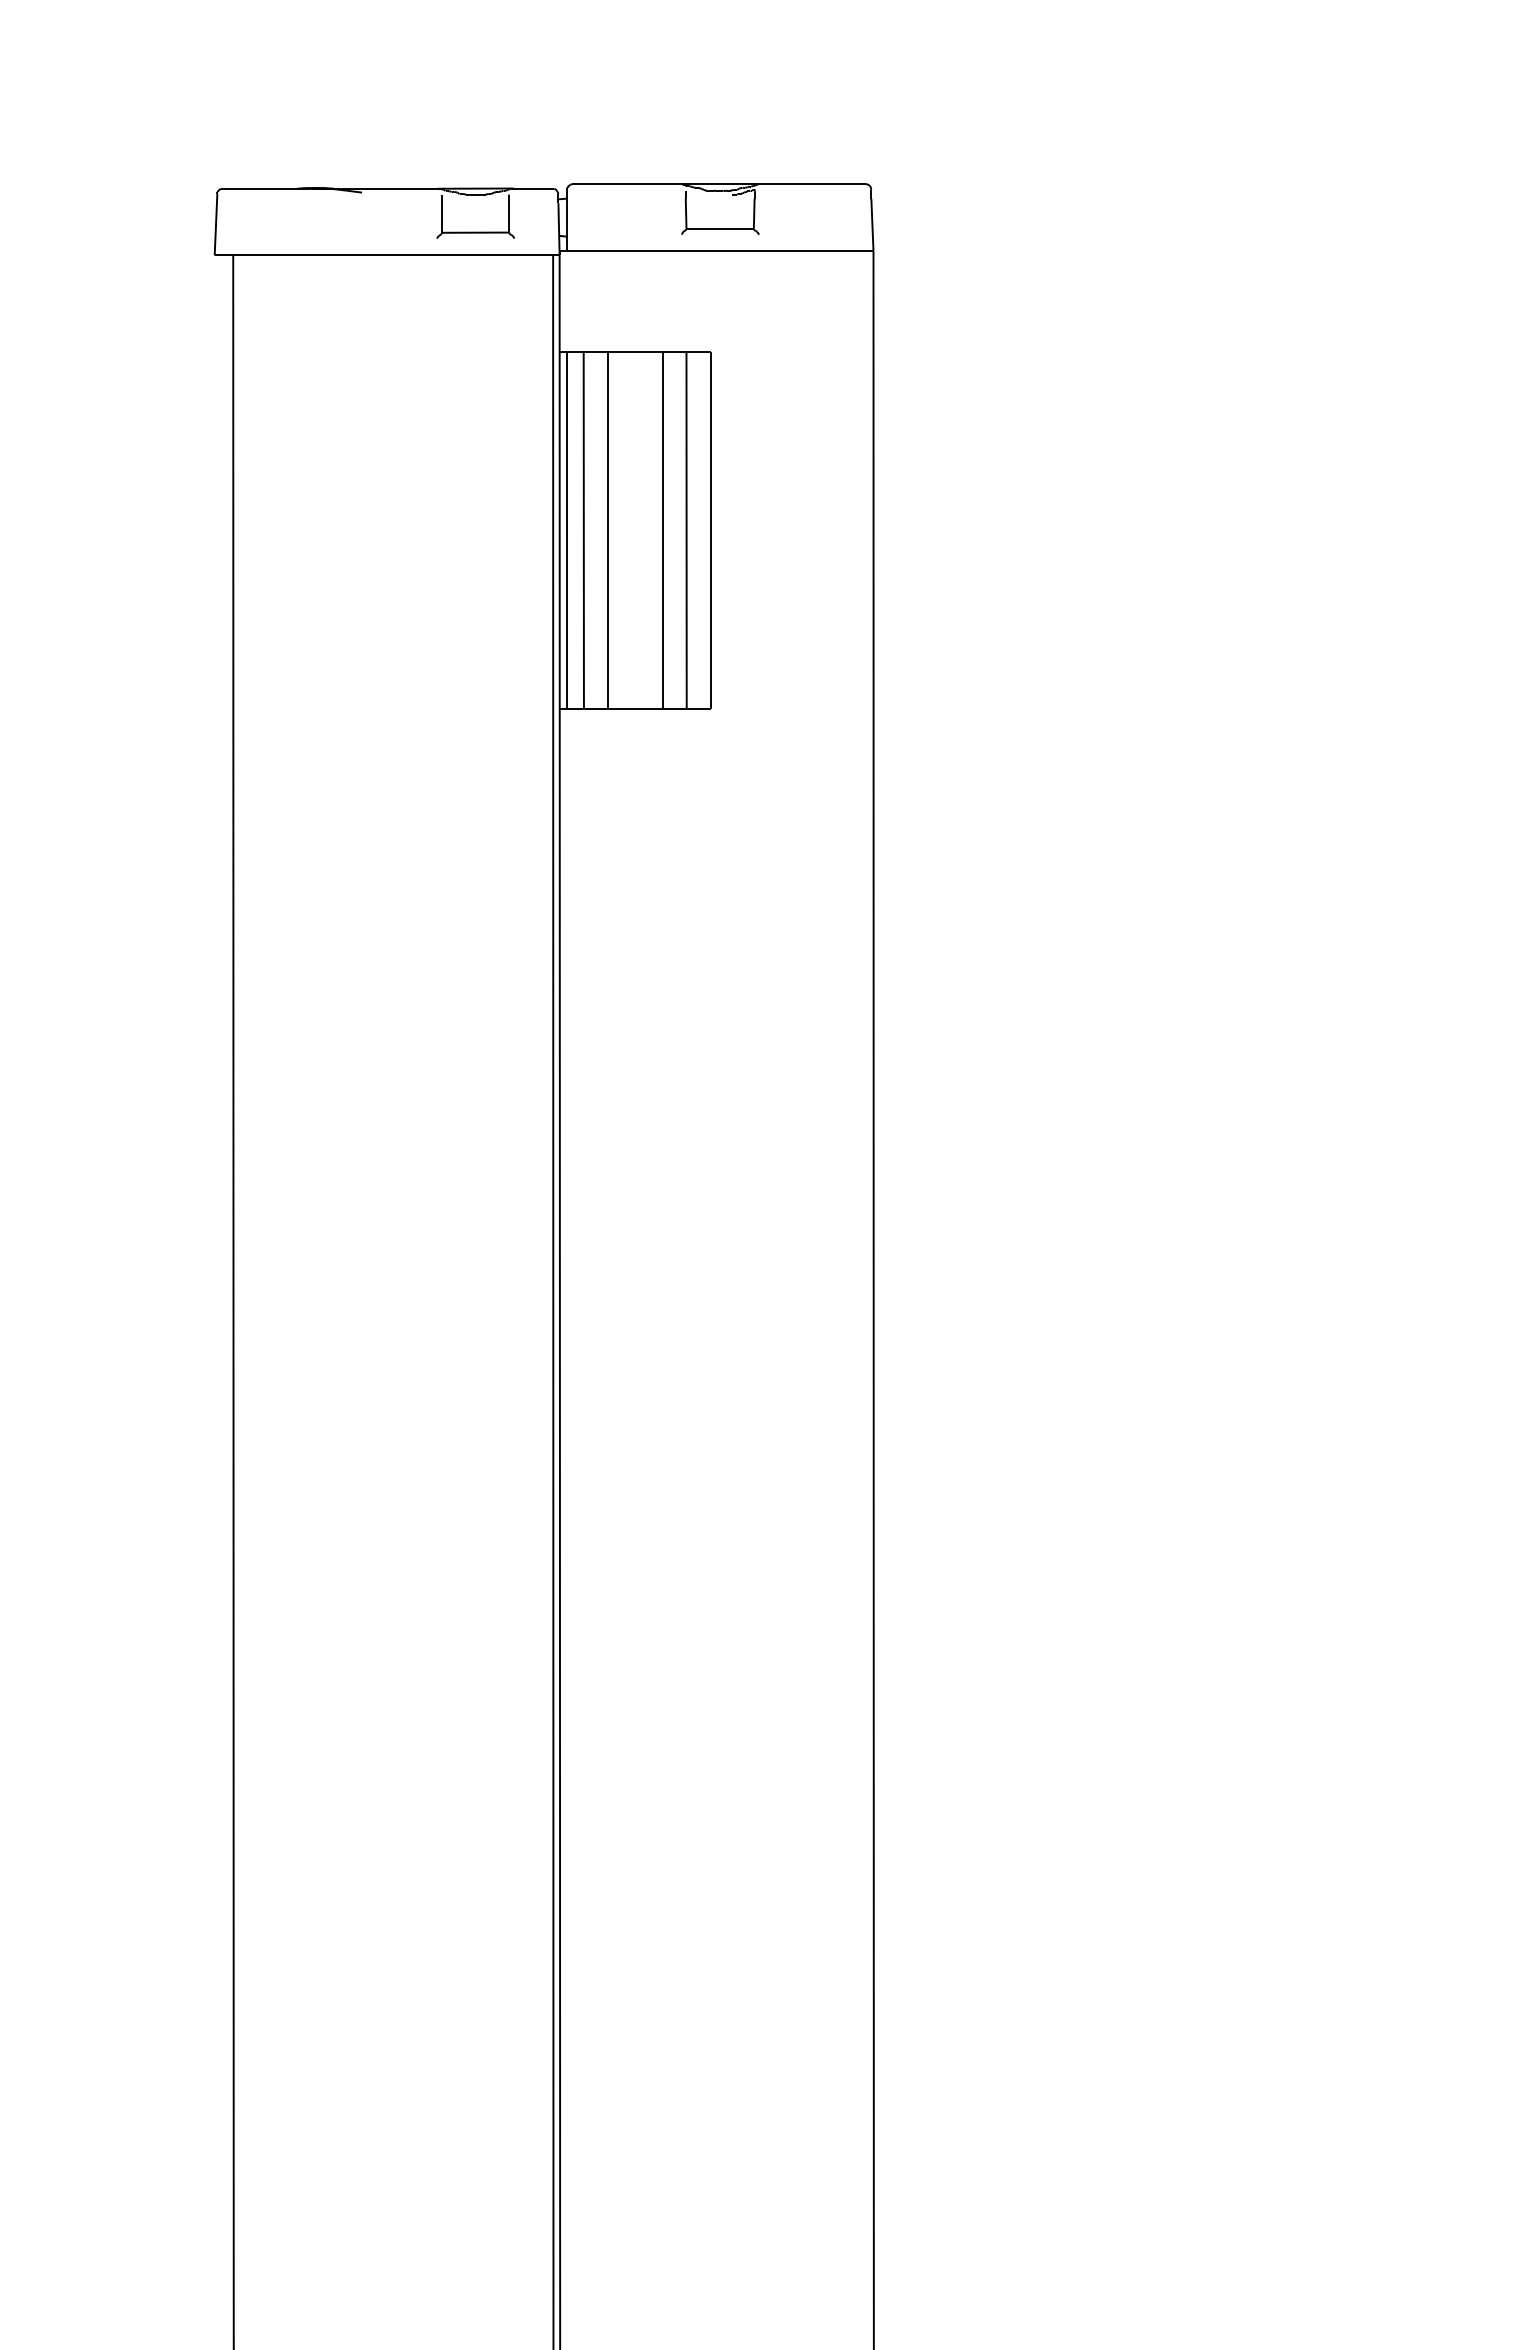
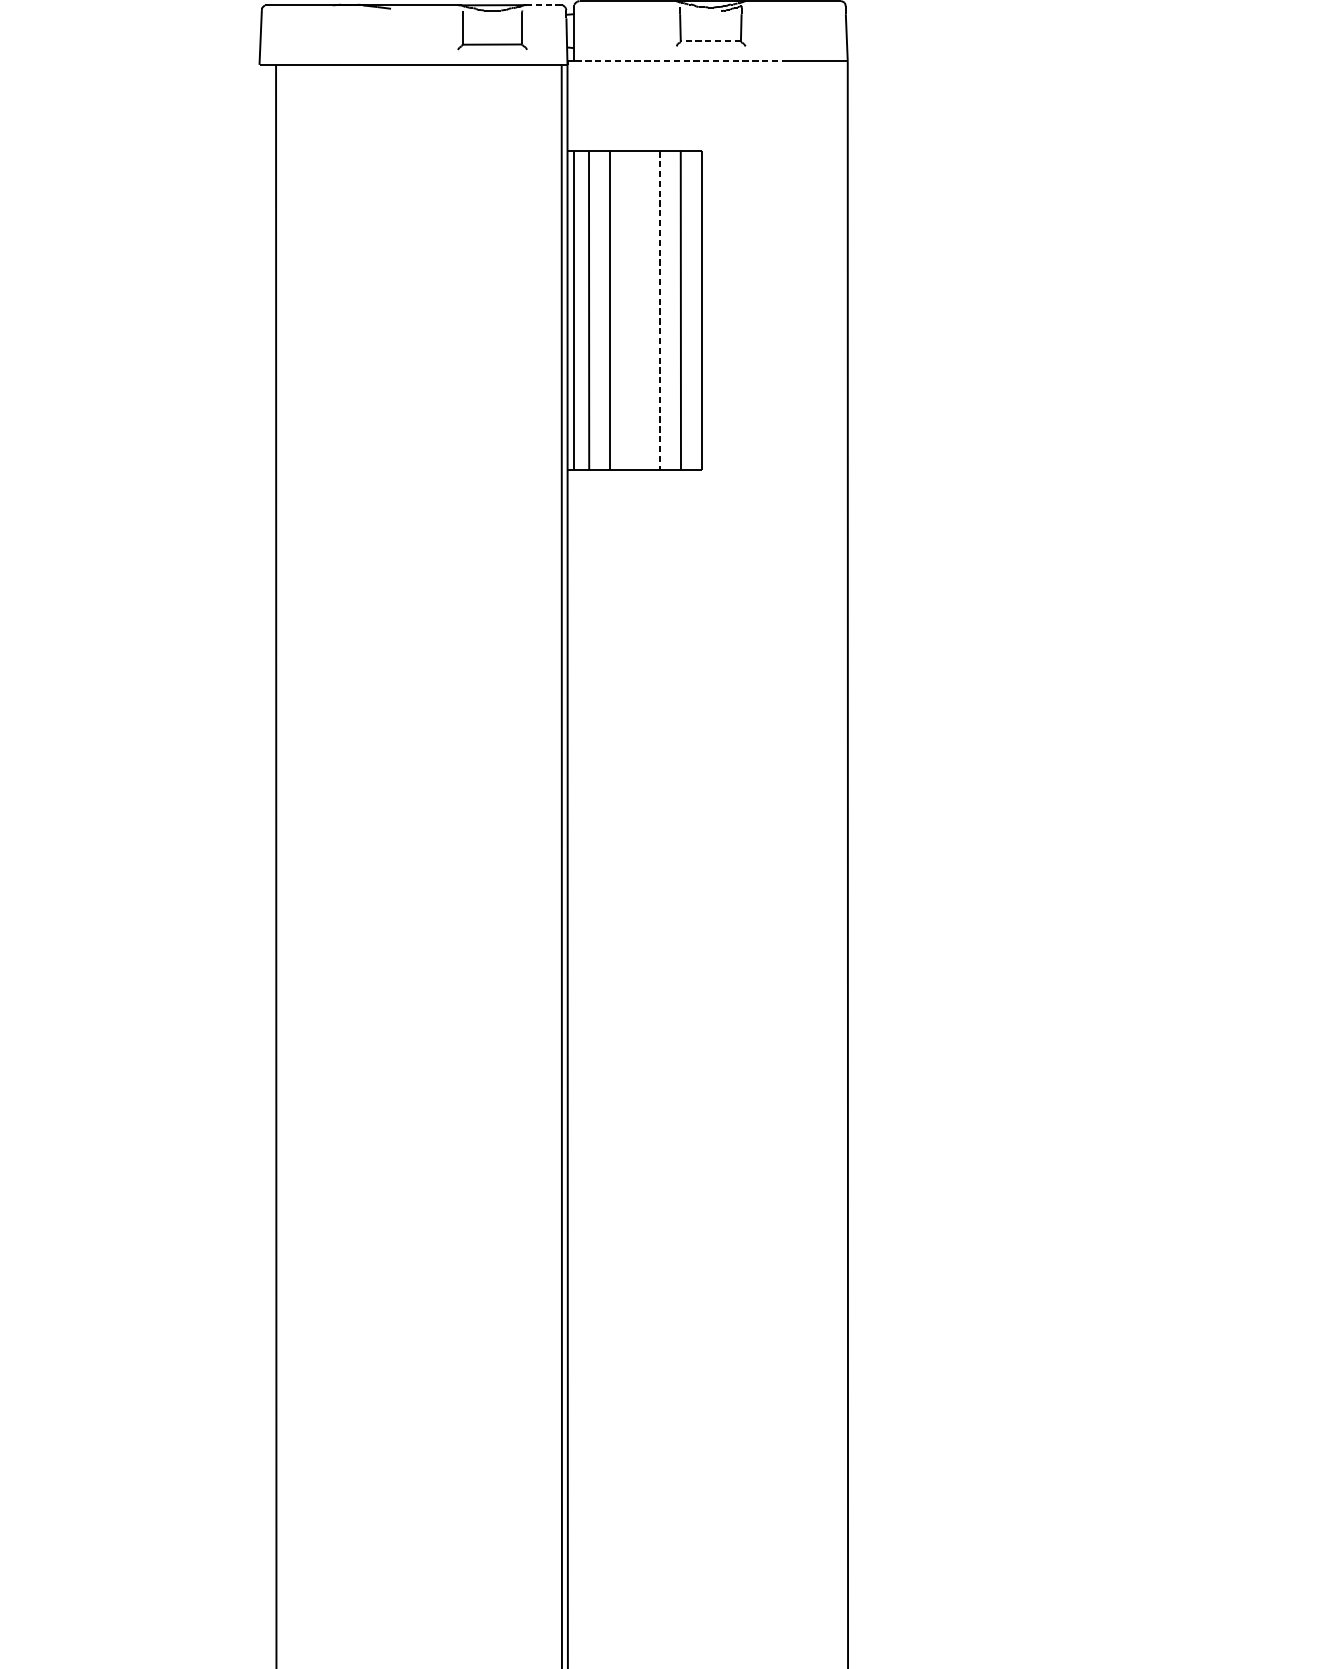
line: (533, 188) -> (544, 5), solid -> dashed
line: (720, 228) -> (711, 40), solid -> dashed
line: (689, 251) -> (683, 61), solid -> dashed
line: (662, 531) -> (659, 311), solid -> dashed

